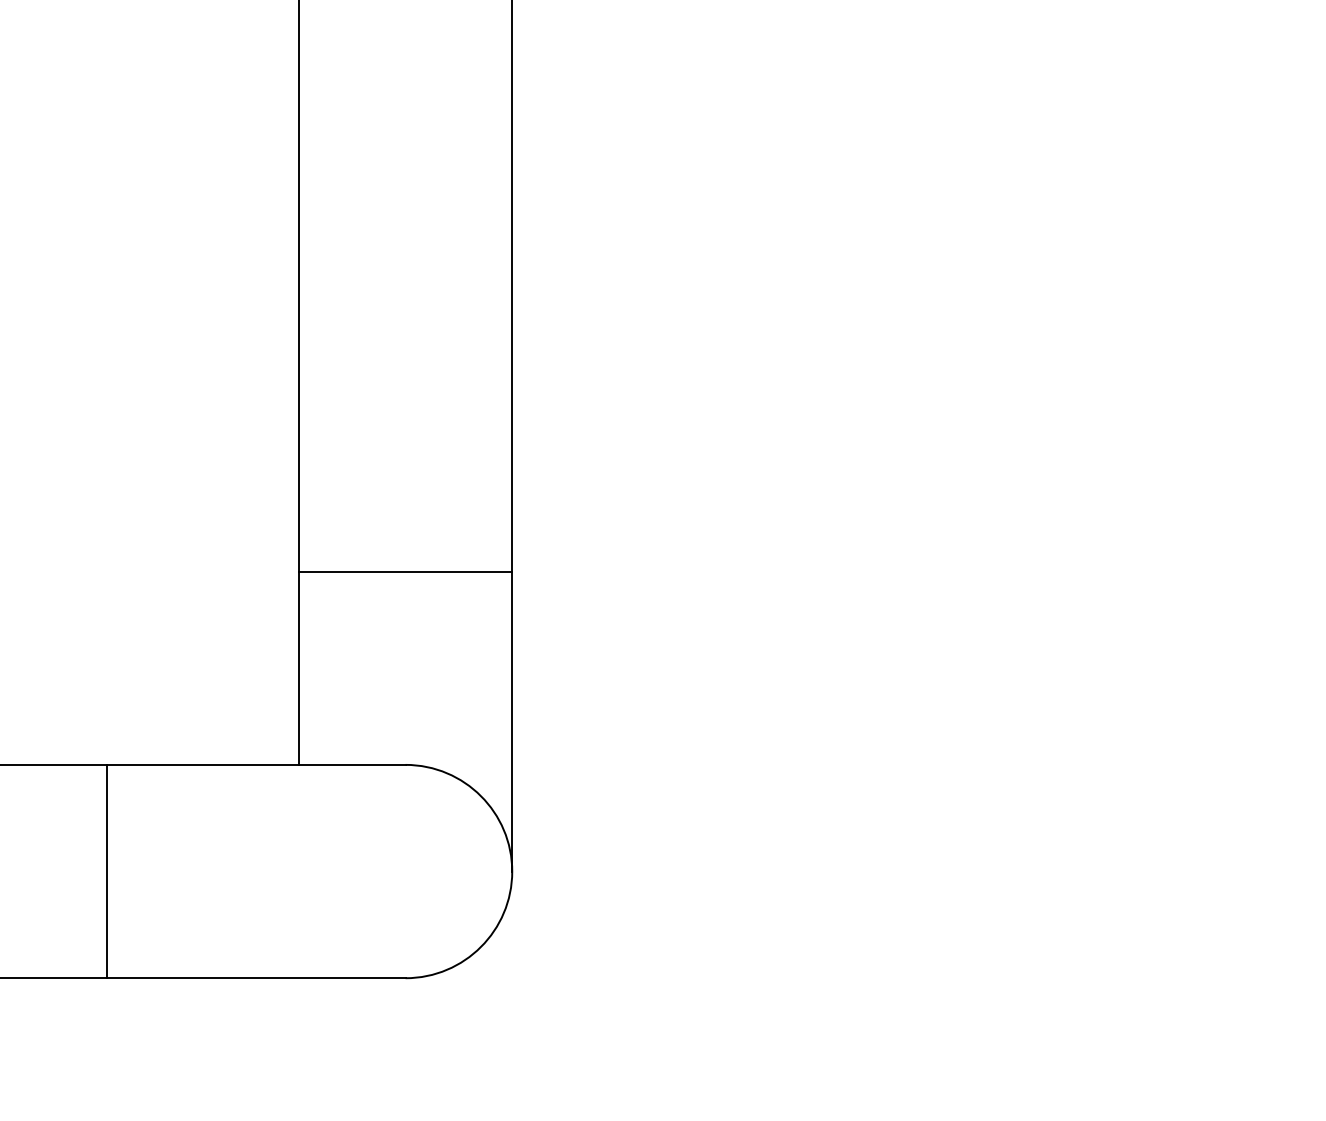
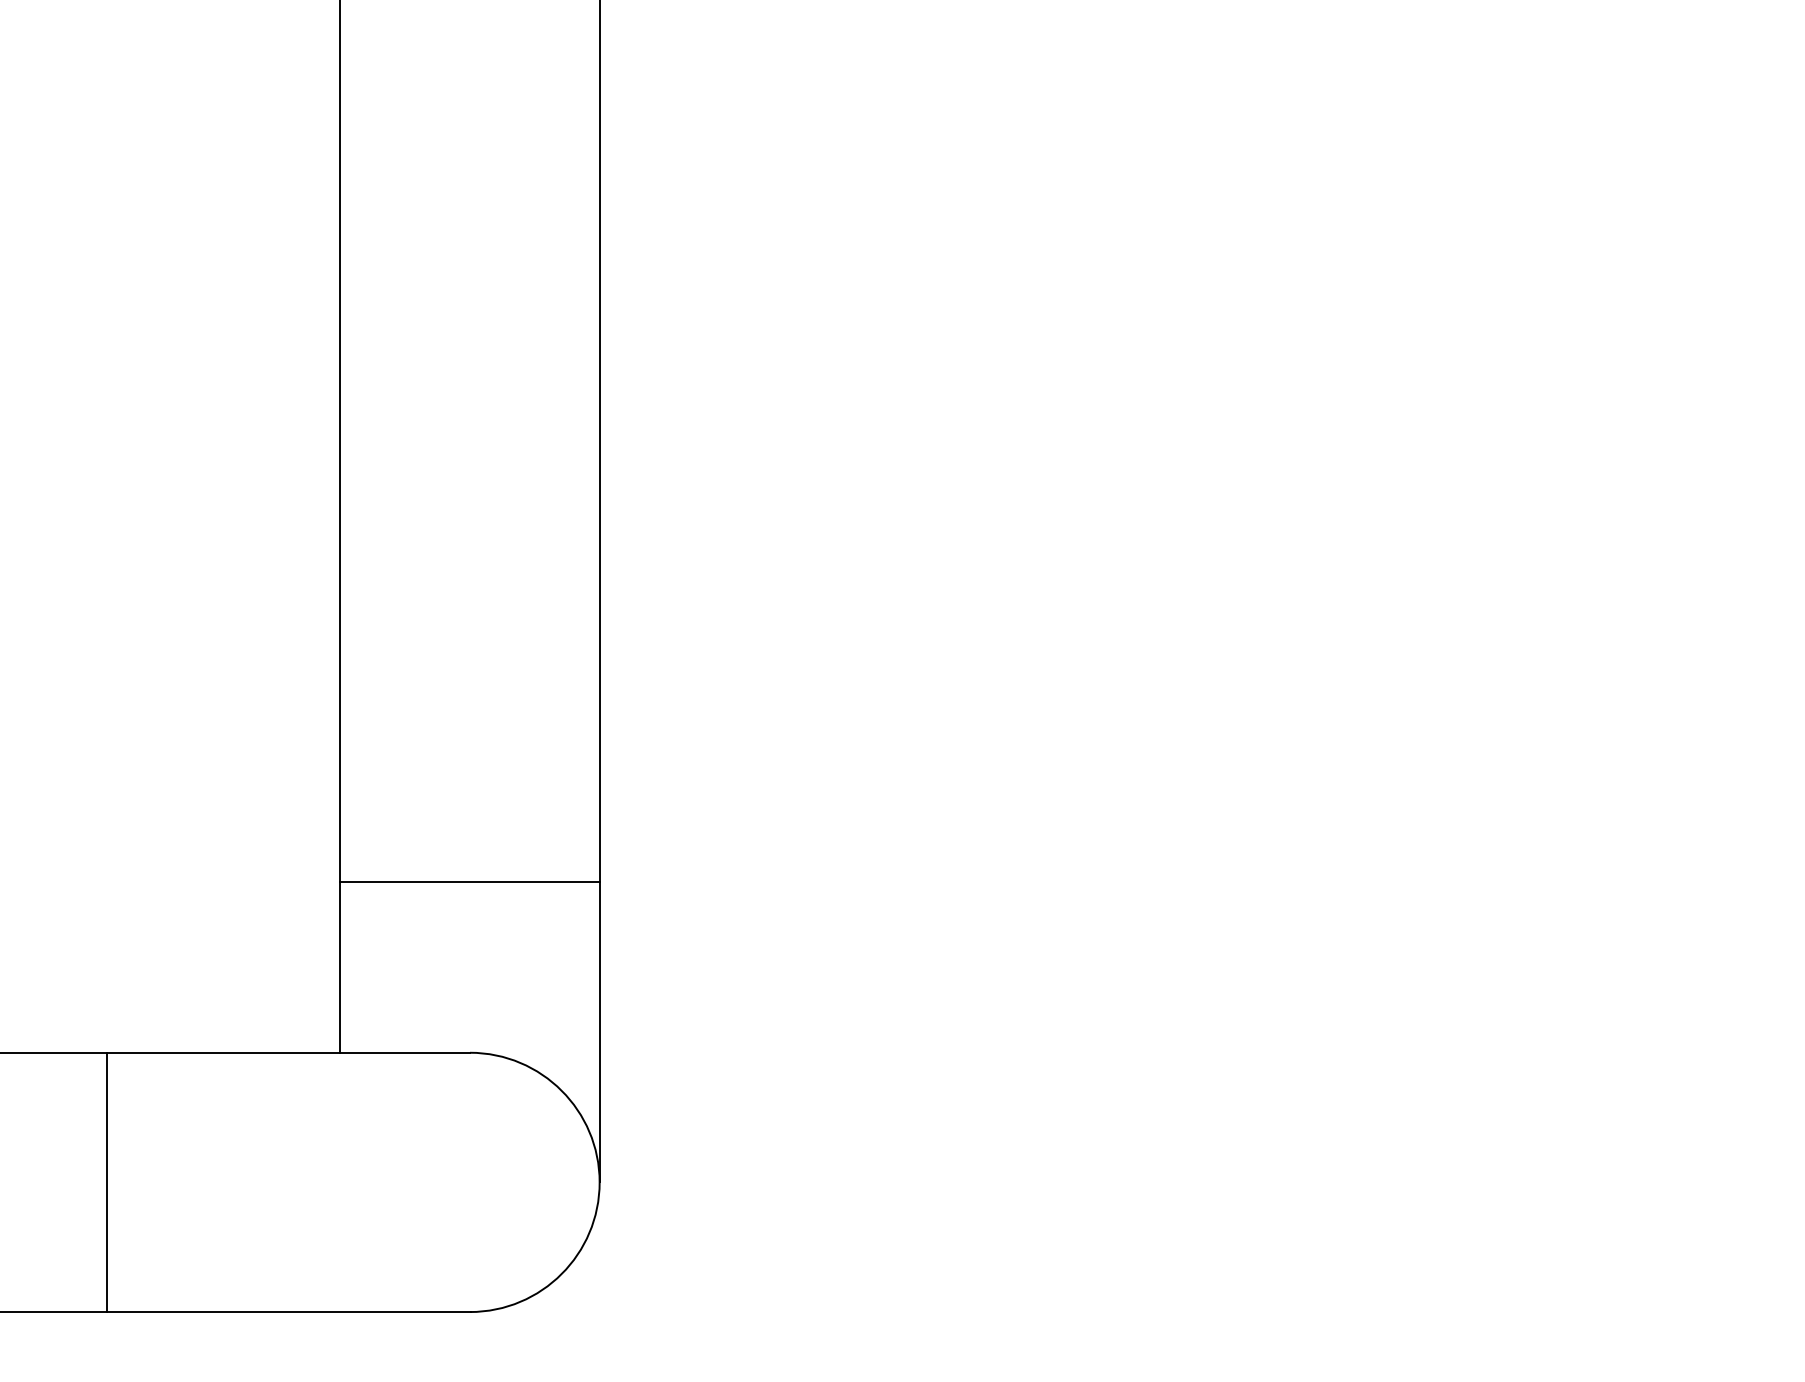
line: (405, 572) -> (469, 881), moved

